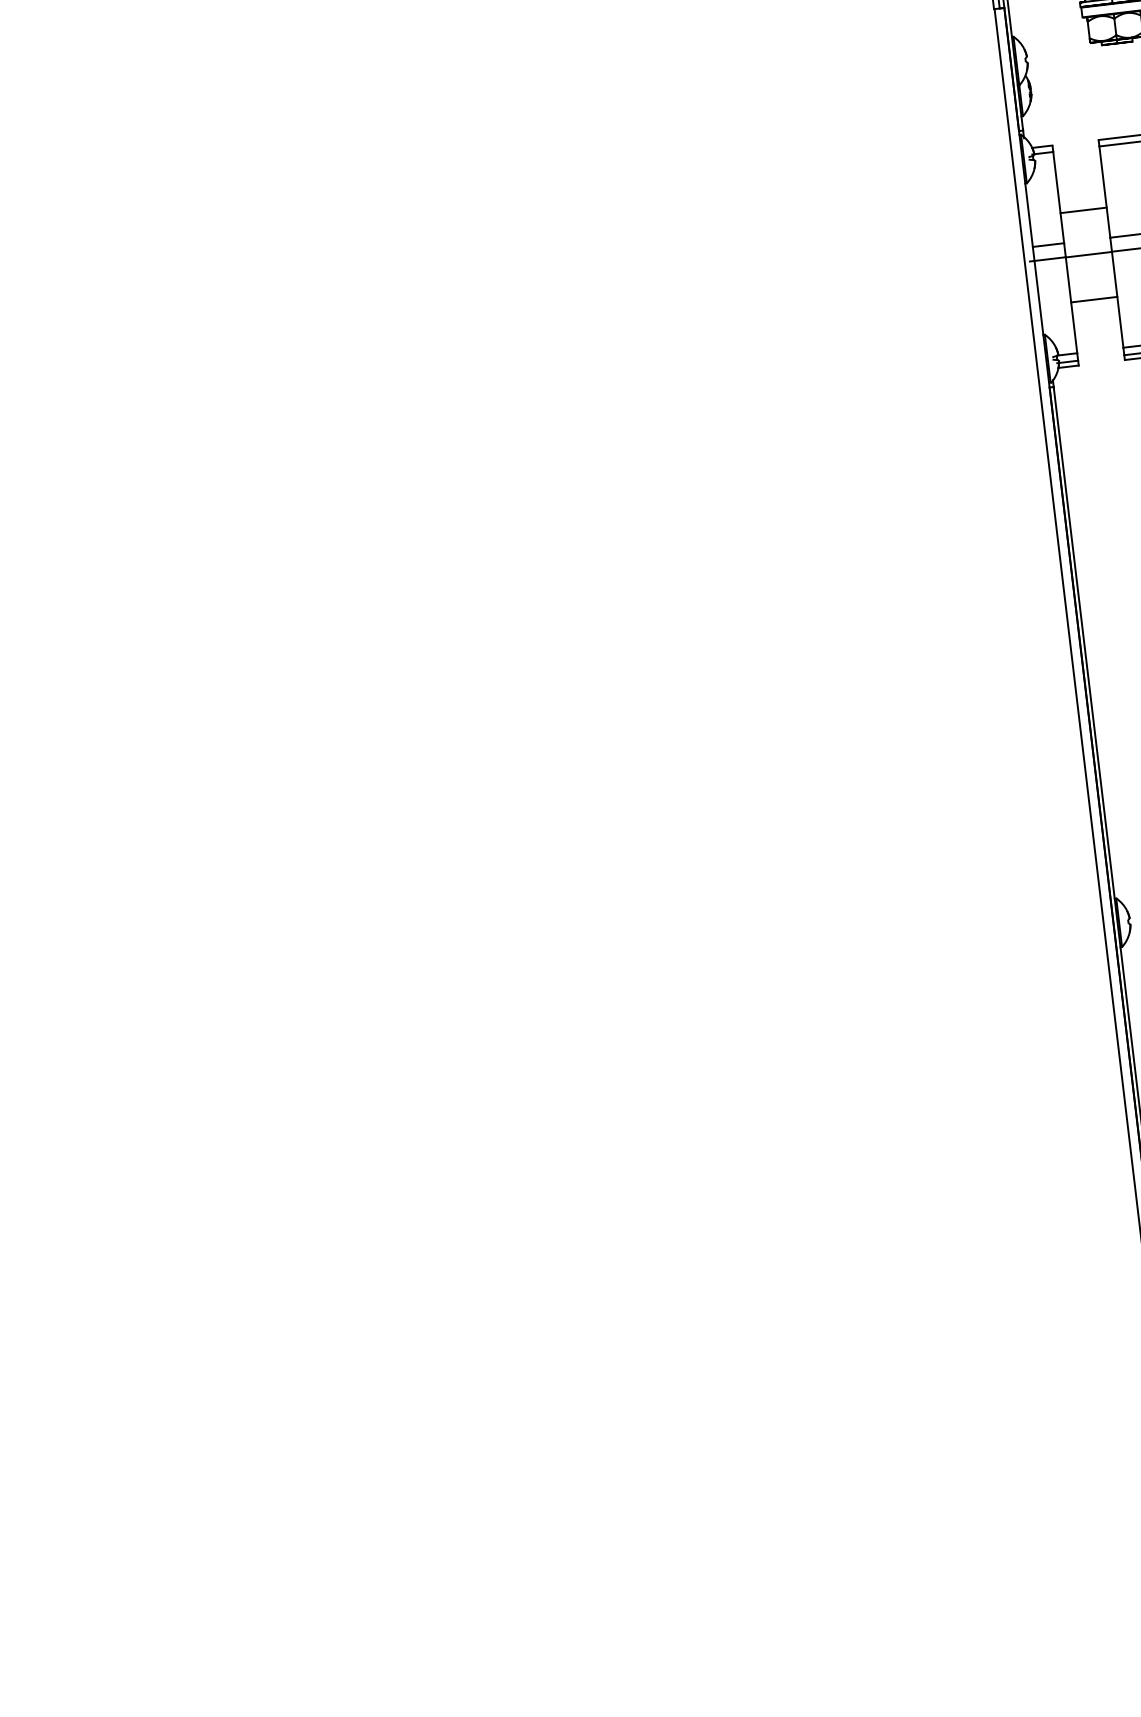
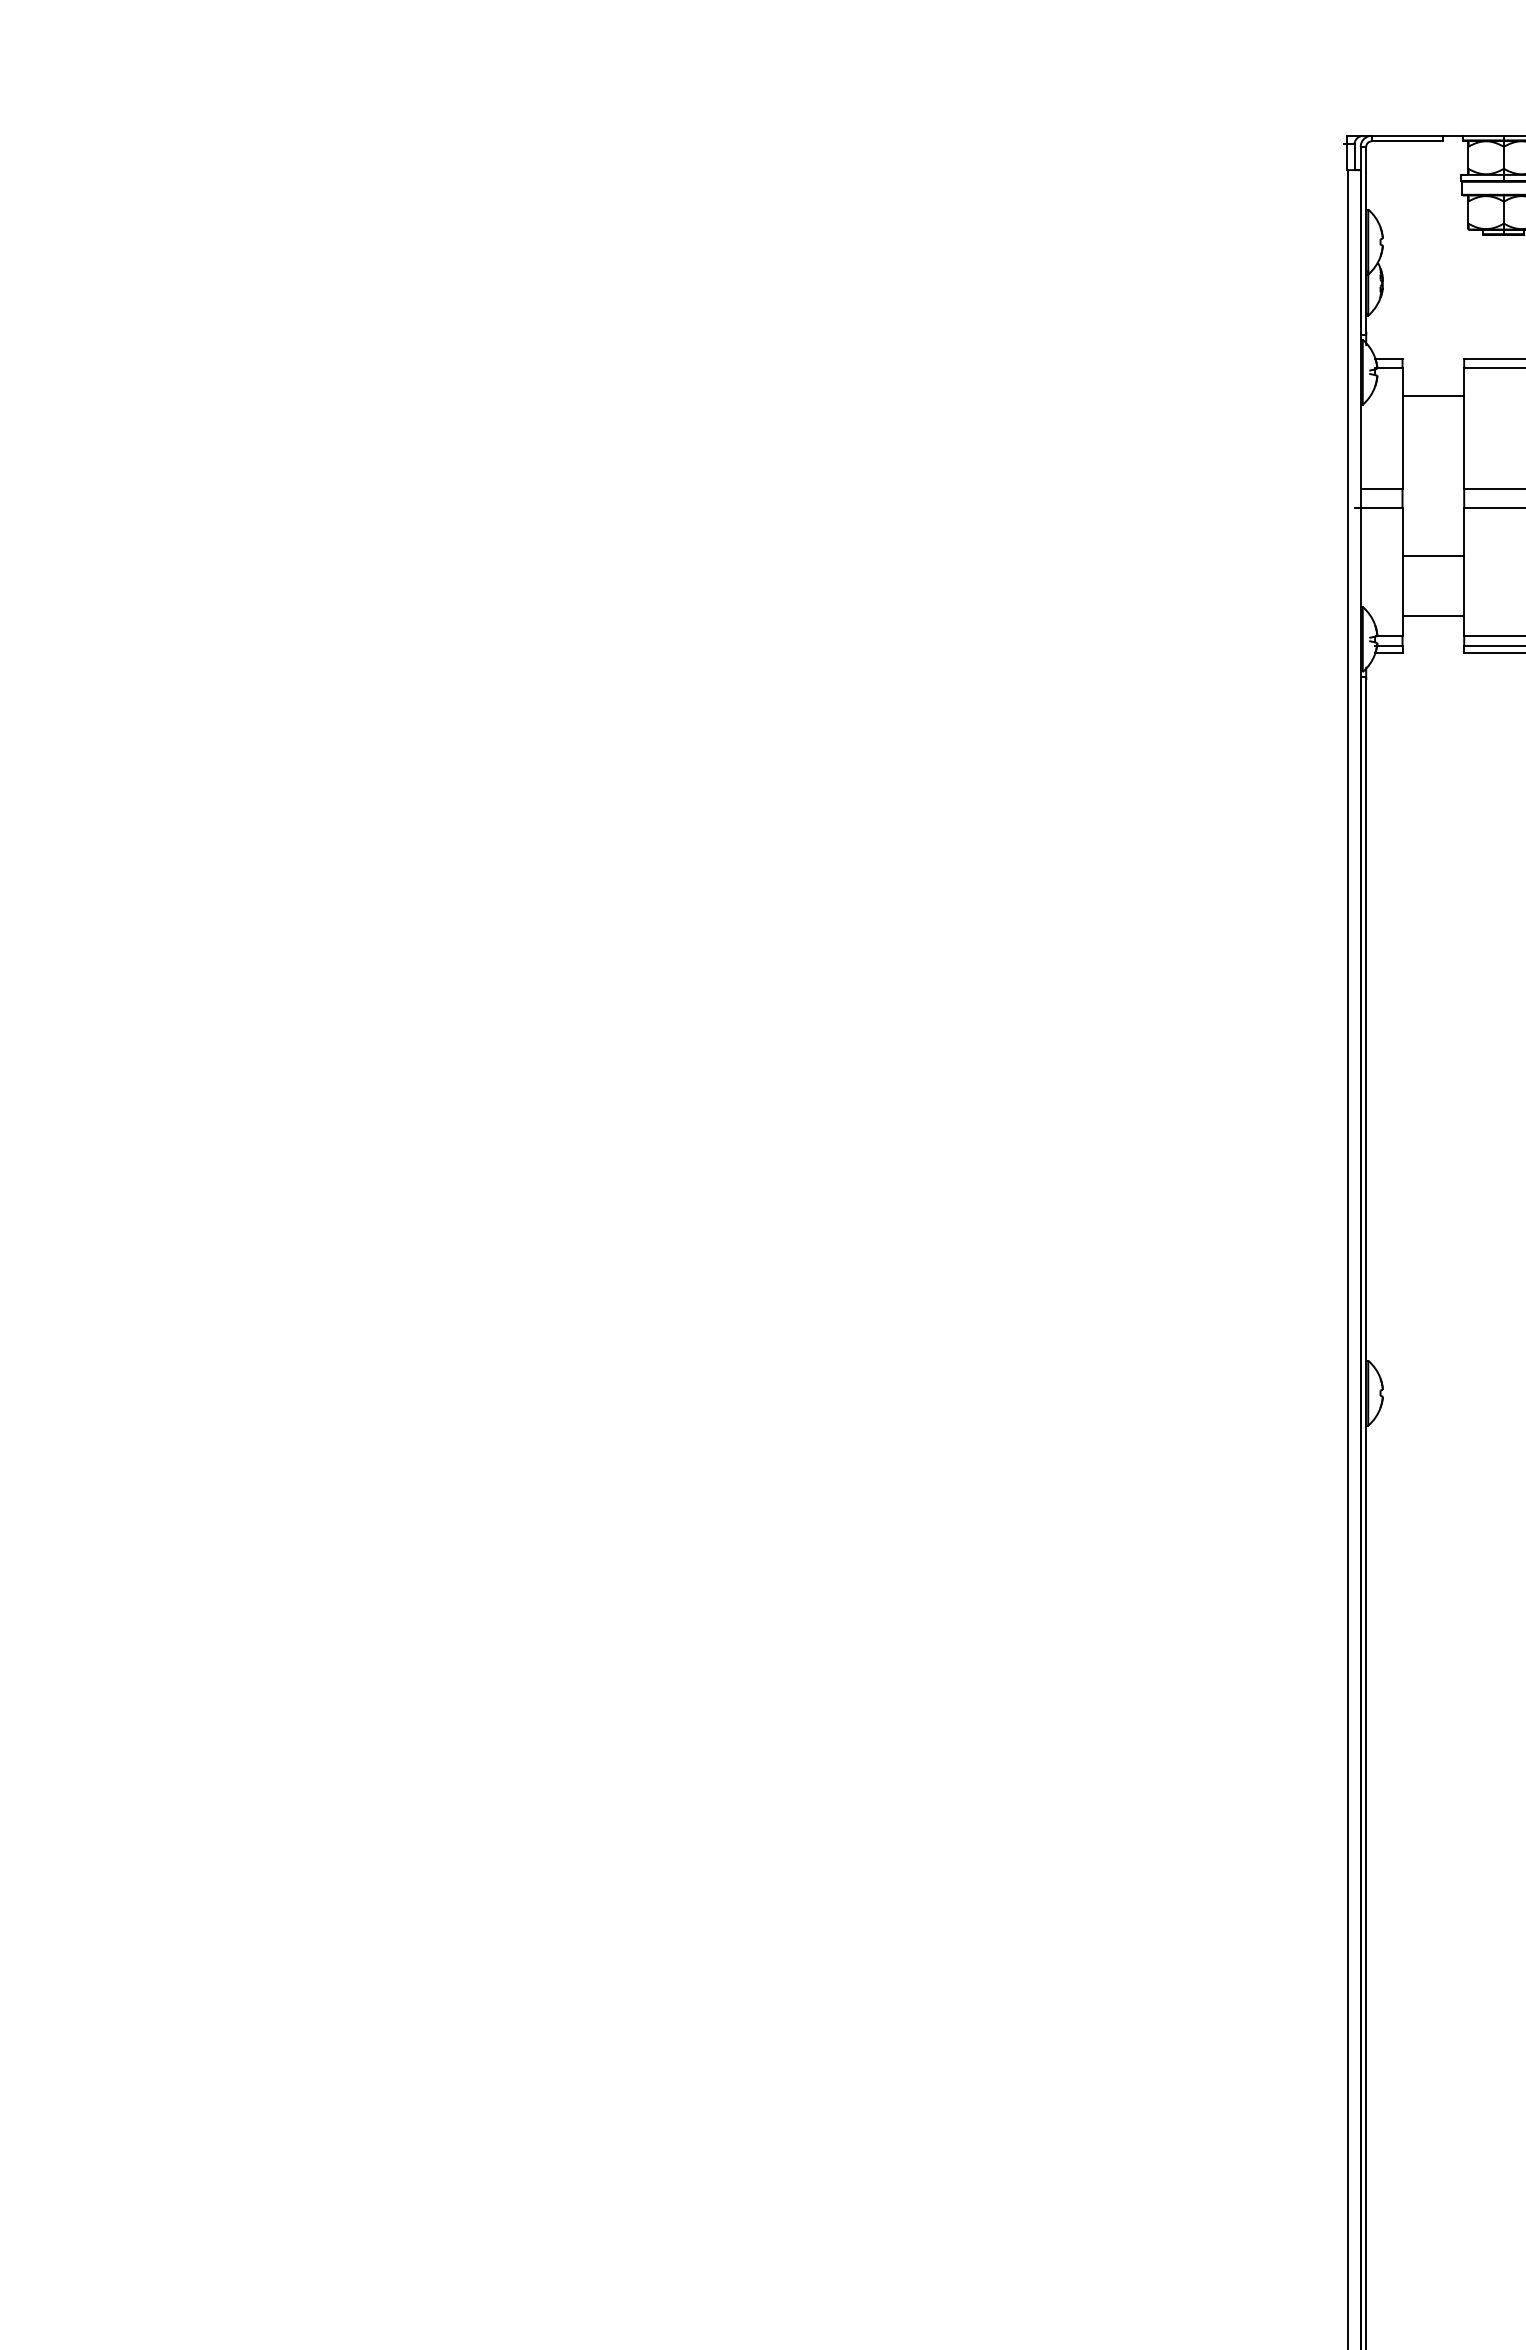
line: (1083, 210) -> (1433, 396), moved
line: (1089, 254) -> (1433, 556), moved
line: (1094, 299) -> (1433, 615), moved

